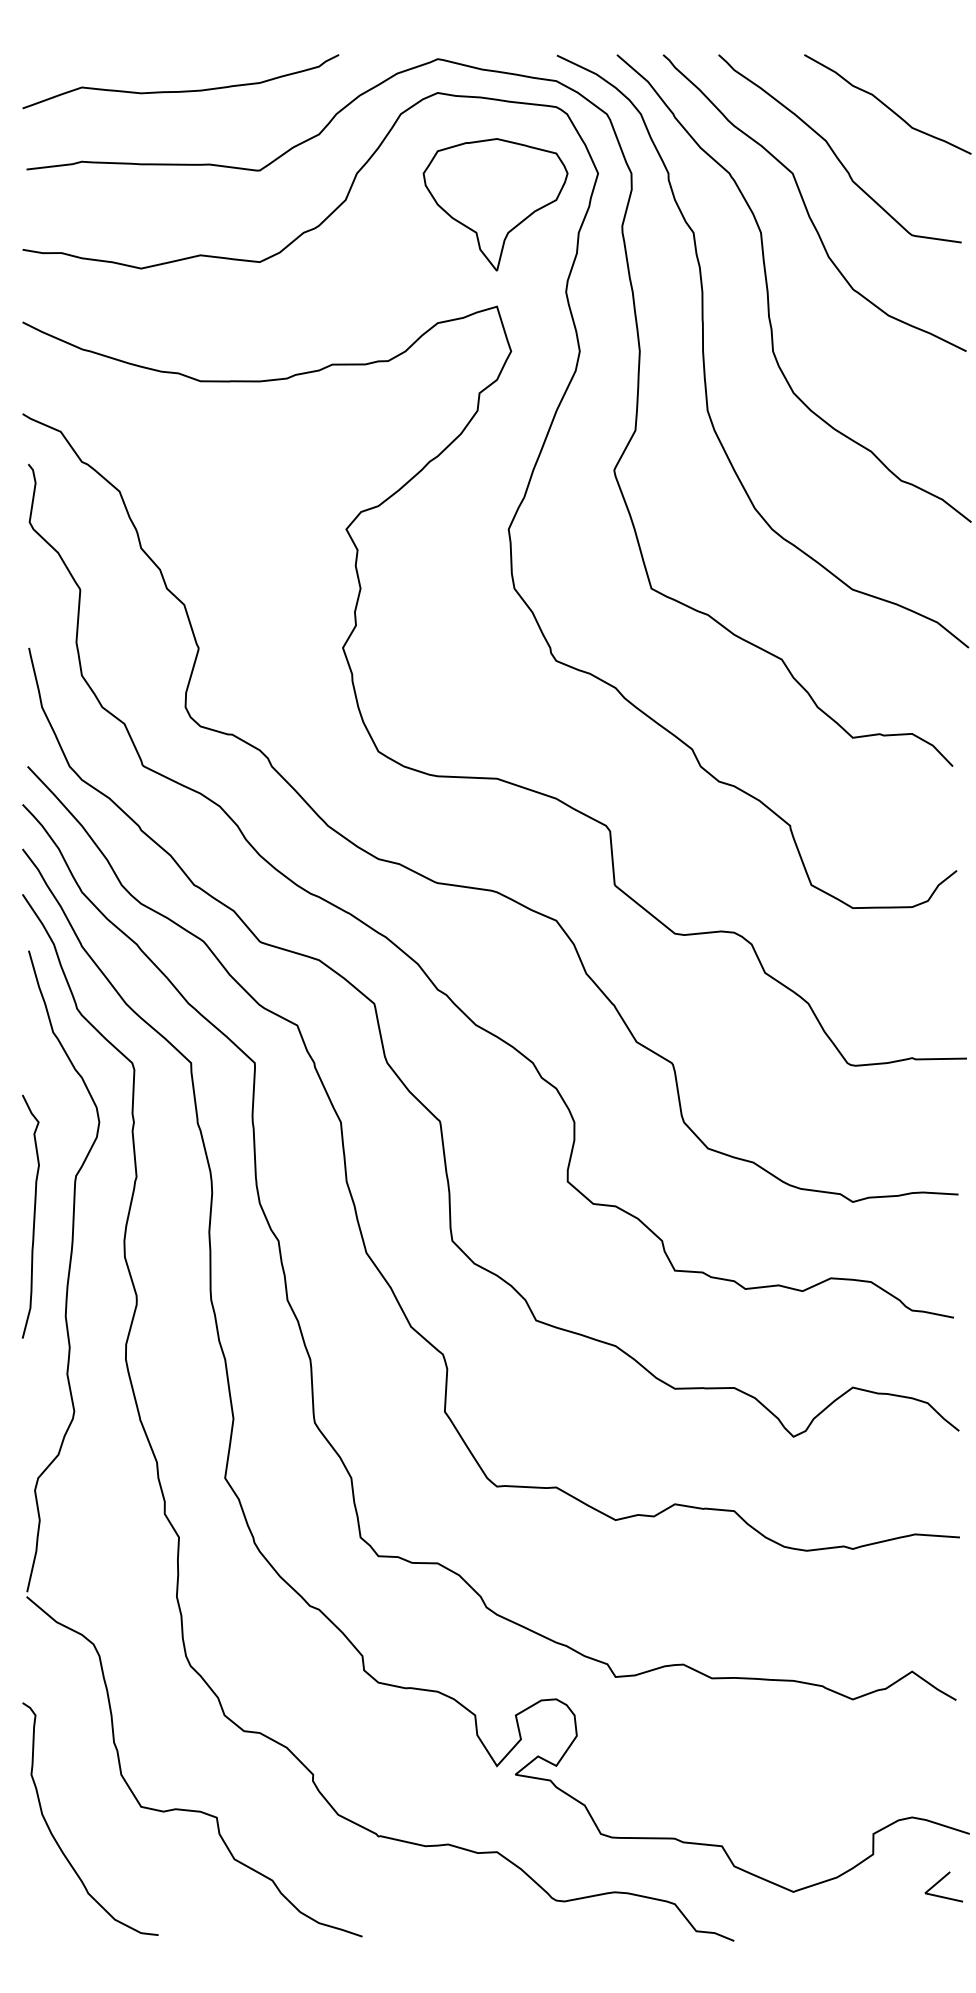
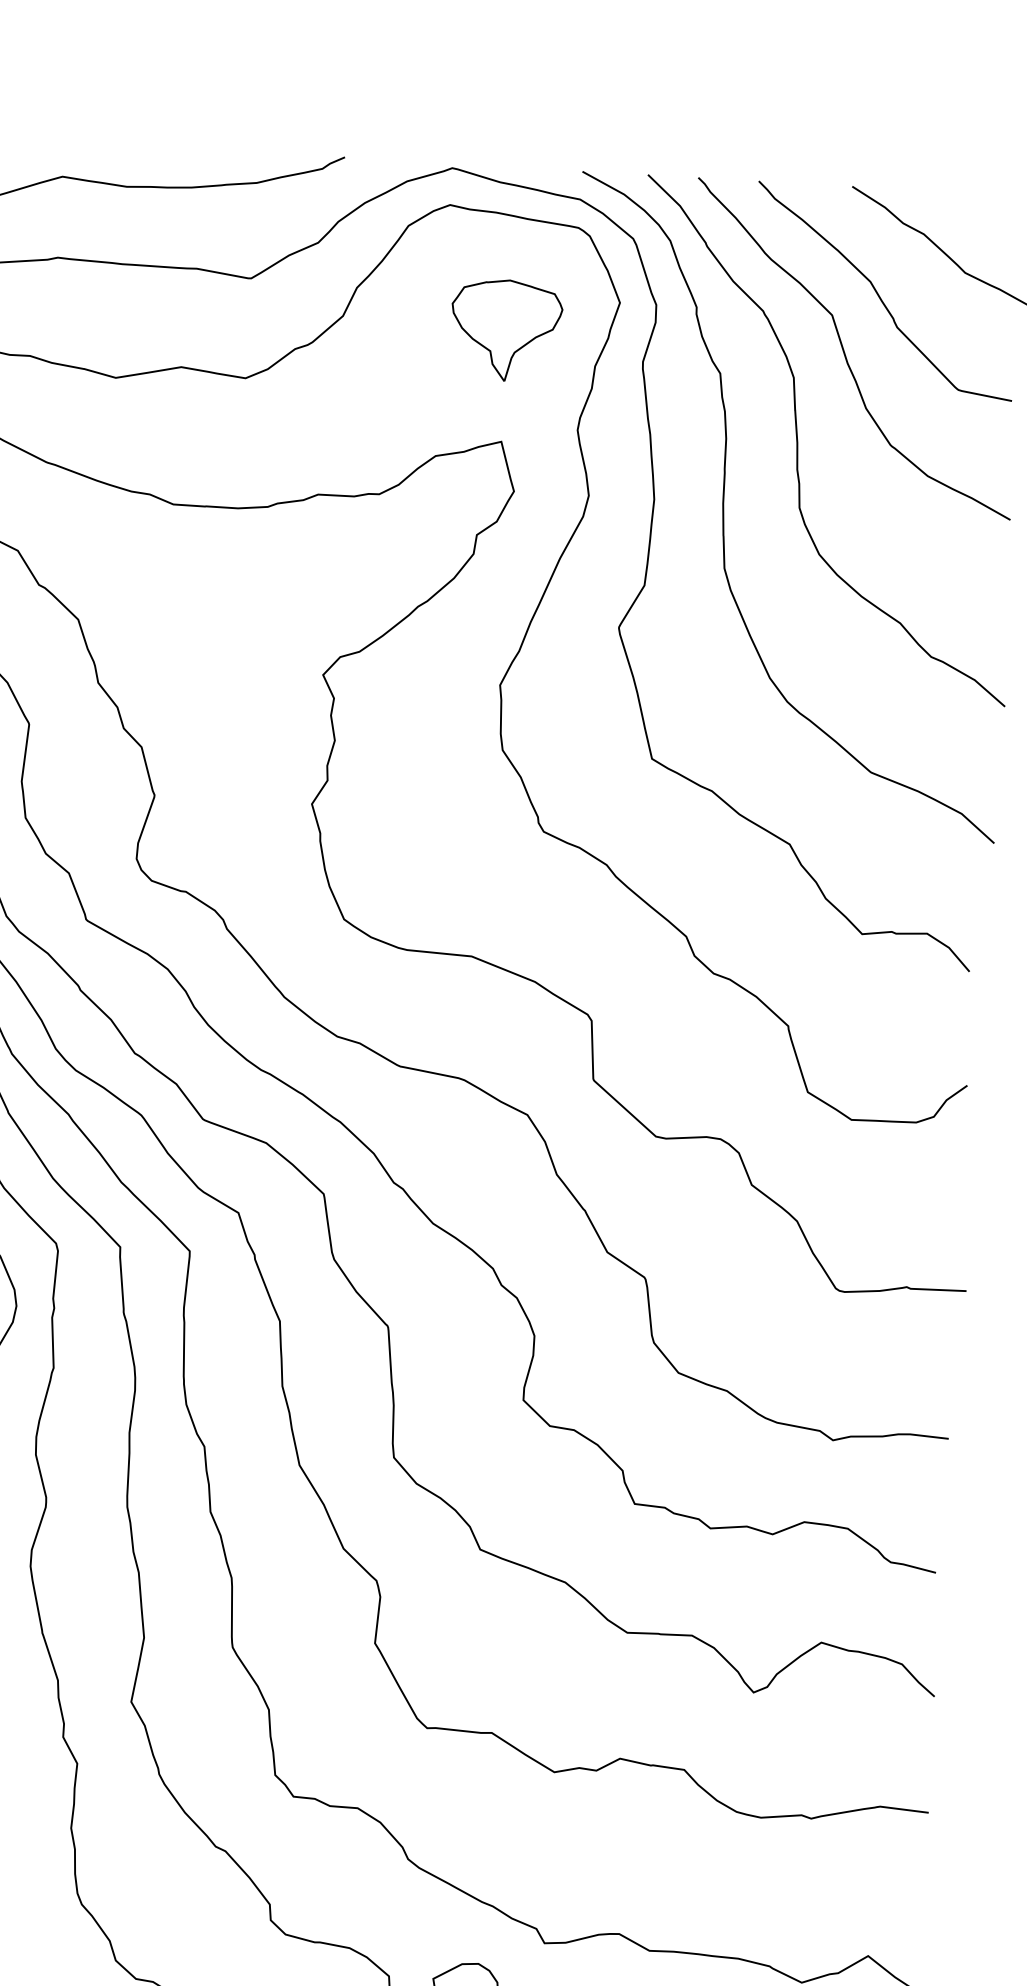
part: (495, 204) -> (506, 330), size x0.7

